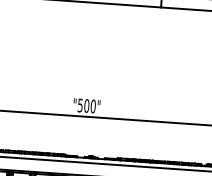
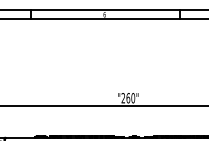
text: (83, 106) -> (125, 98), "500" -> "260"

